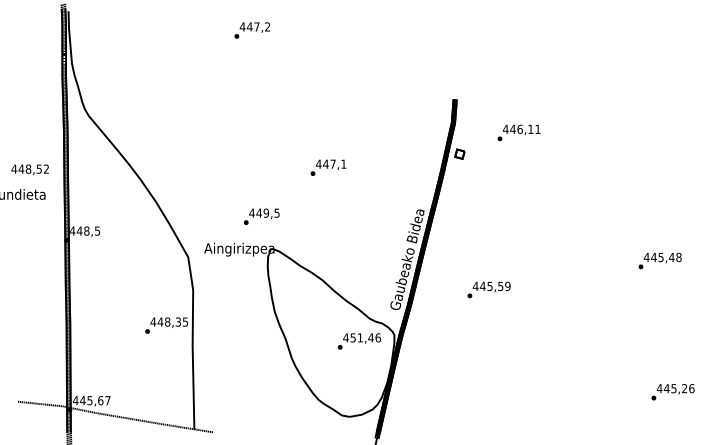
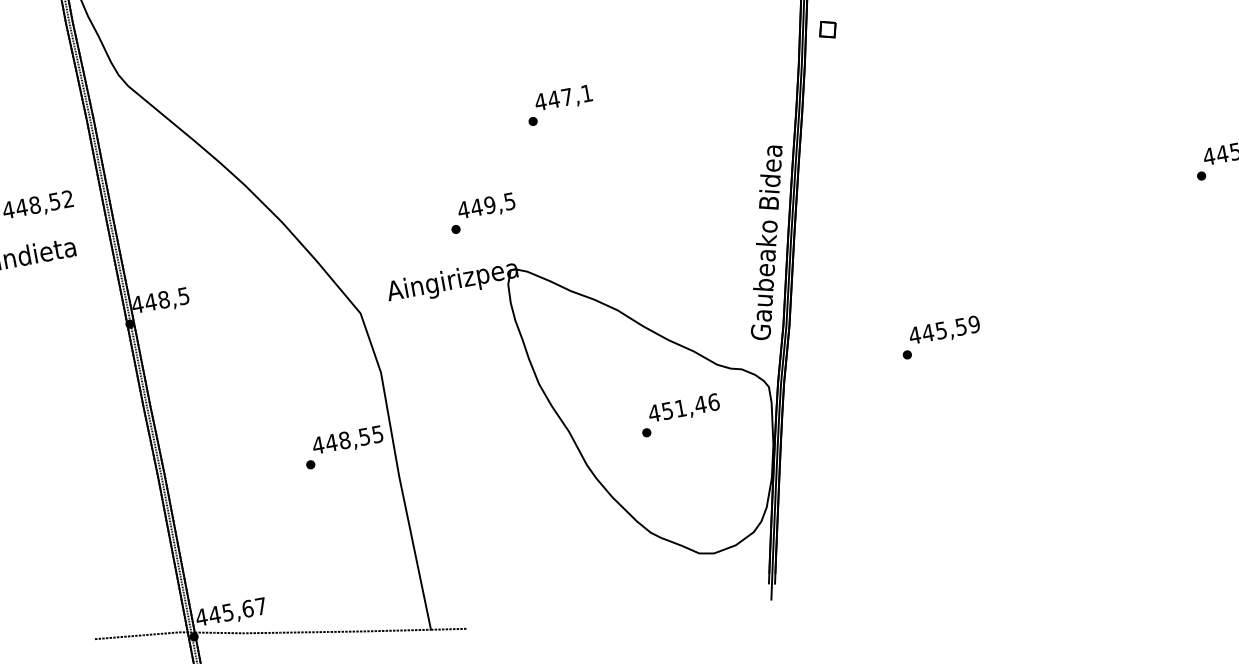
text: (328, 167) -> (559, 104), moved
text: (488, 289) -> (939, 336), moved
text: (178, 321) -> (364, 435), 448,35 -> 448,55
text: (359, 341) -> (680, 415), moved

